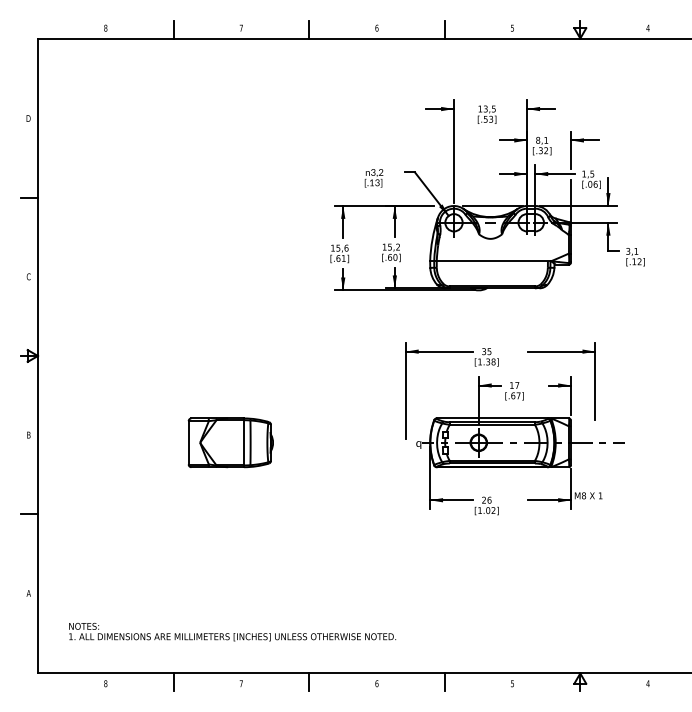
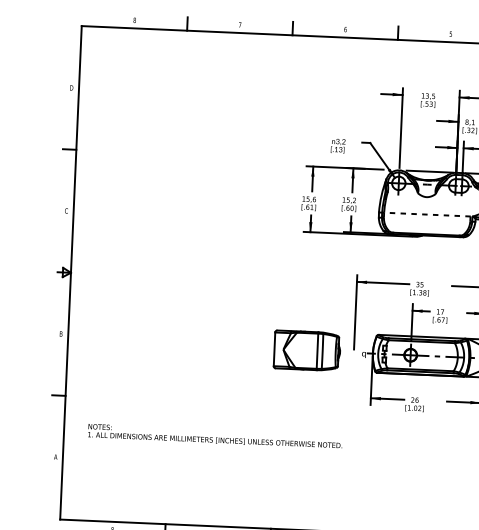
line: (491, 261) -> (426, 214), solid -> dashed
part: (230, 442) -> (307, 350), moved
text: (232, 631) -> (215, 436), moved

